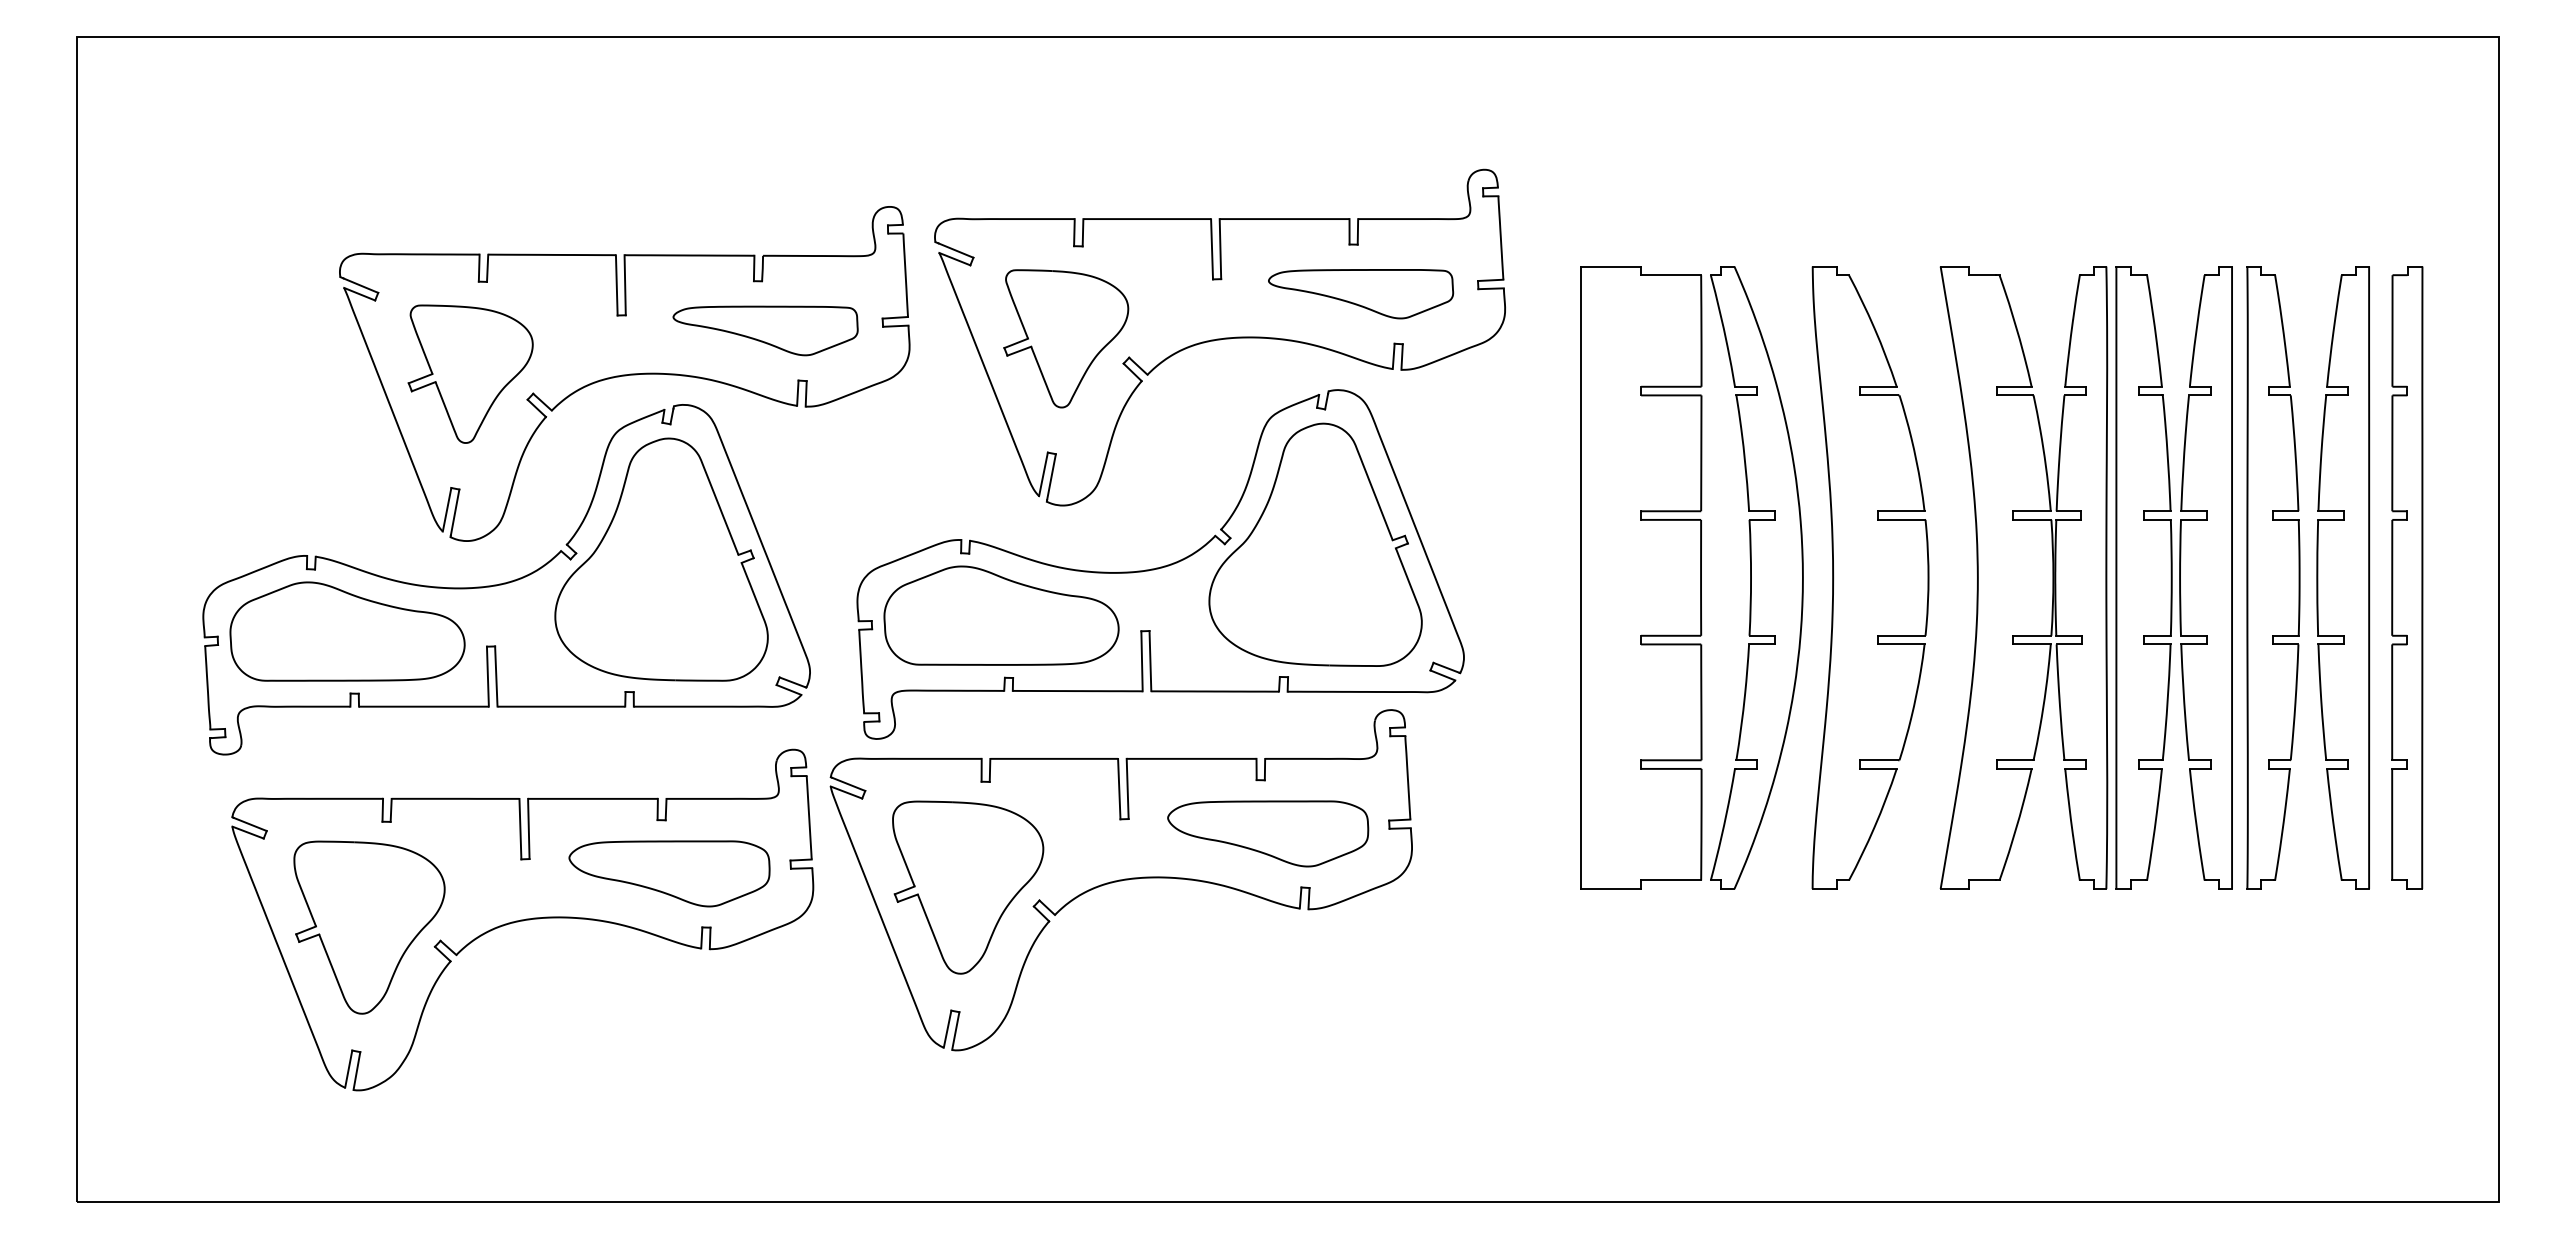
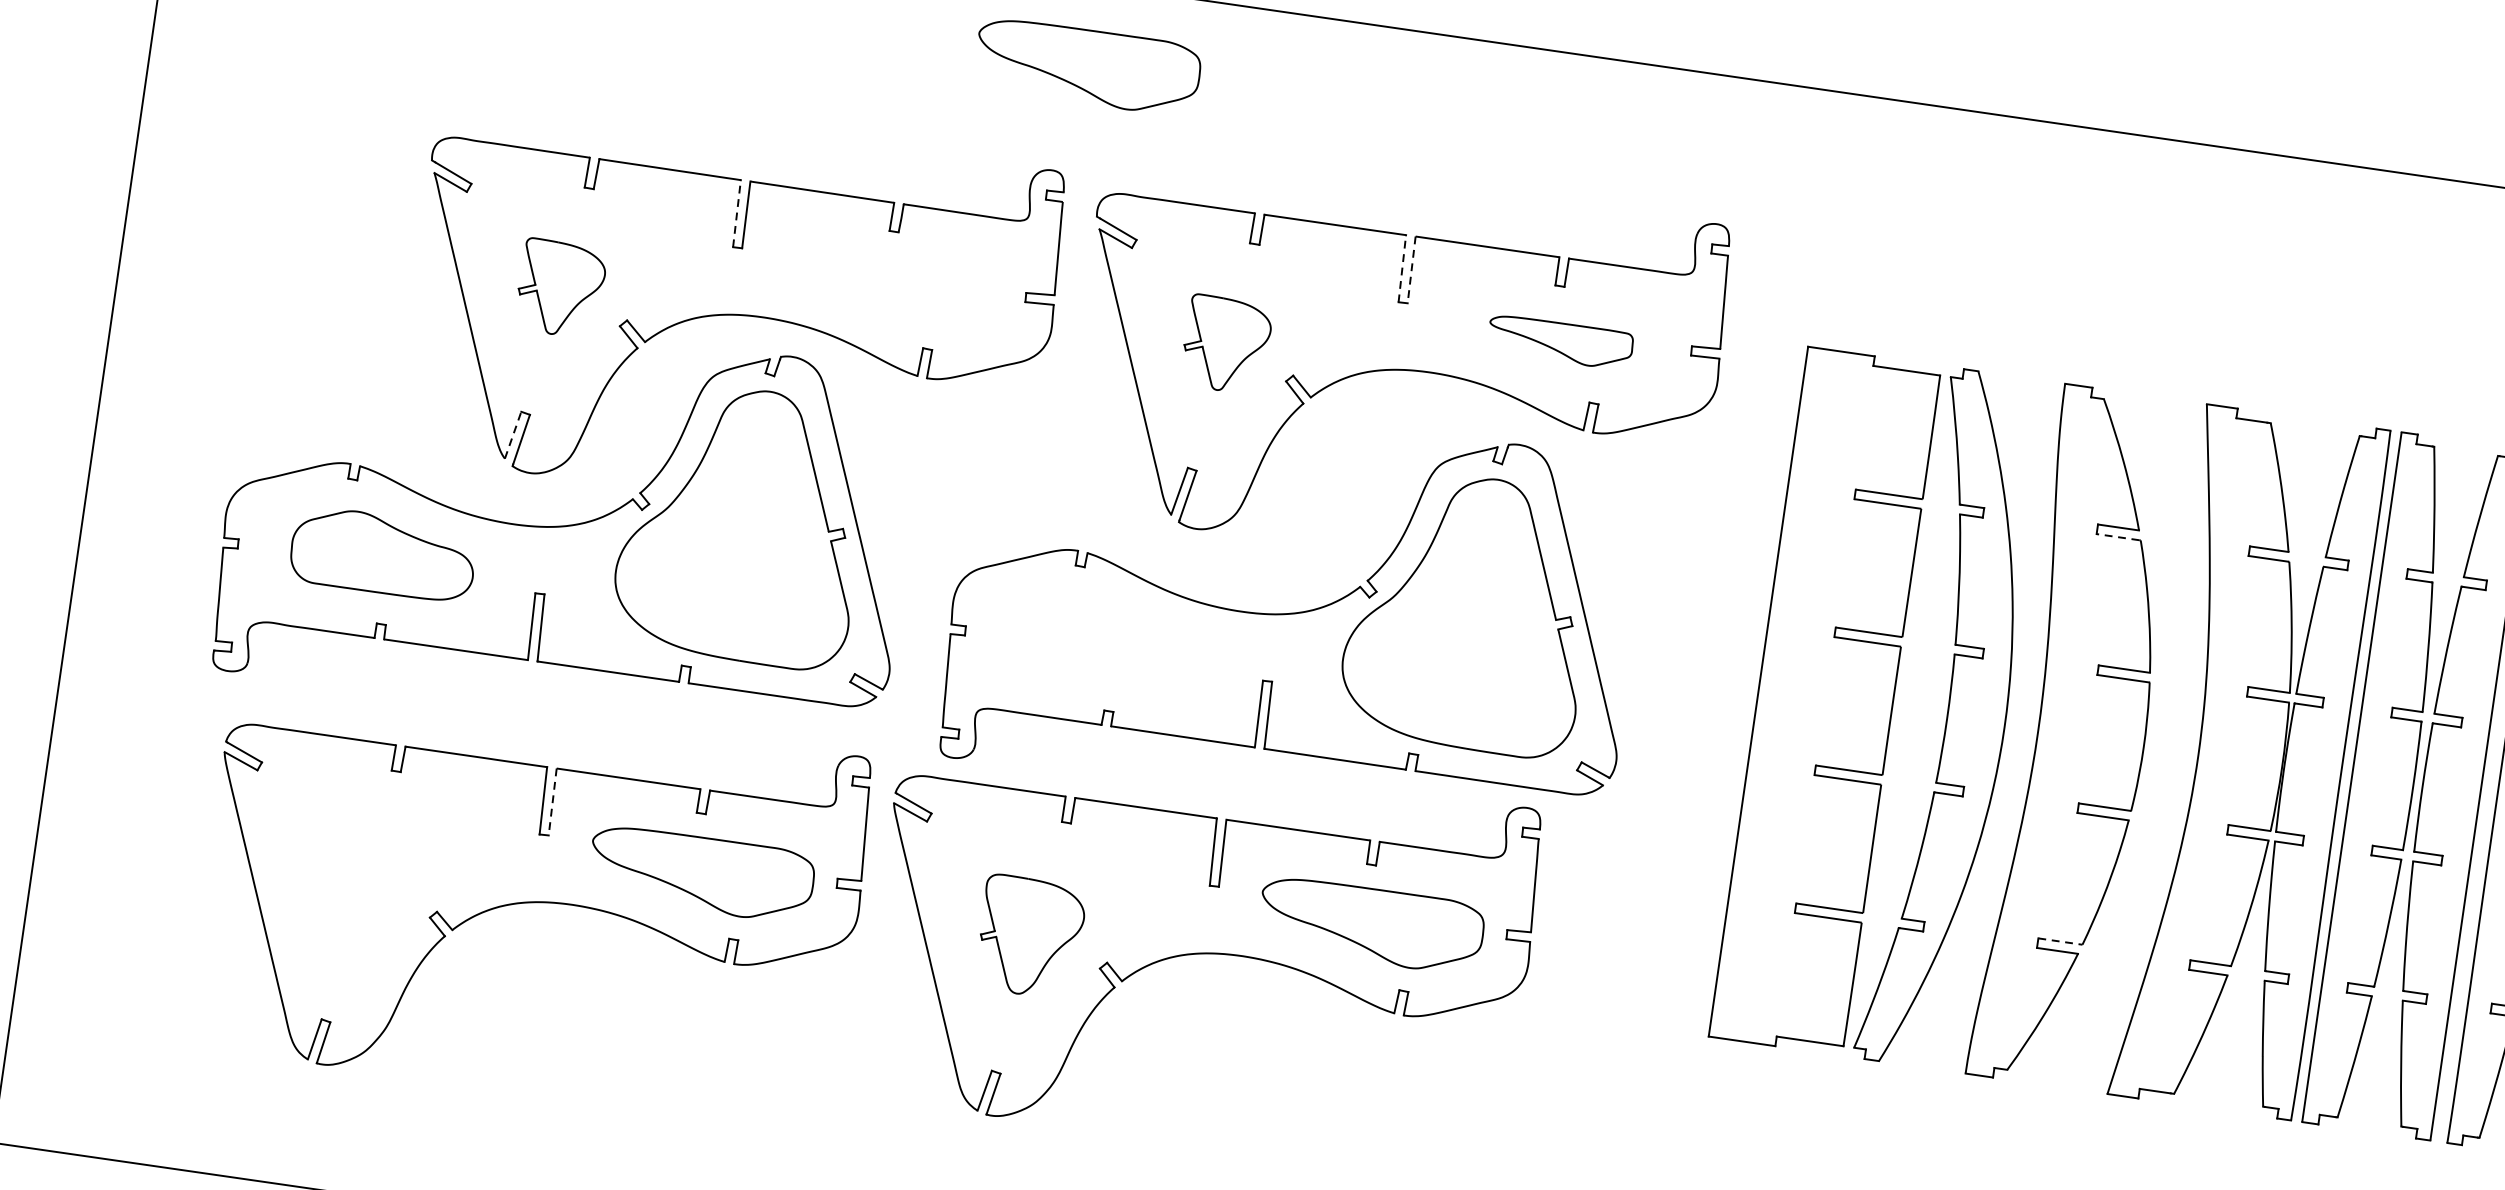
part: (908, 110) -> (1088, 66), added
line: (1212, 248) -> (1402, 267), solid -> dashed
line: (1220, 249) -> (1411, 270), solid -> dashed
line: (616, 284) -> (736, 212), solid -> dashed
part: (1361, 294) -> (1560, 342), size x0.7
part: (765, 330) -> (894, 287), removed
part: (1066, 338) -> (1226, 344), size x0.6
part: (470, 373) -> (560, 287), size x0.6
line: (1878, 395) -> (2117, 537), solid -> dashed
line: (447, 509) -> (513, 435), solid -> dashed
part: (1001, 615) -> (1110, 640), removed
part: (347, 631) -> (383, 554), size x0.7
line: (1879, 760) -> (2060, 941), solid -> dashed
line: (528, 829) -> (552, 802), solid -> dashed
part: (968, 887) -> (1030, 937), size x0.6
part: (369, 927) -> (360, 885), removed

